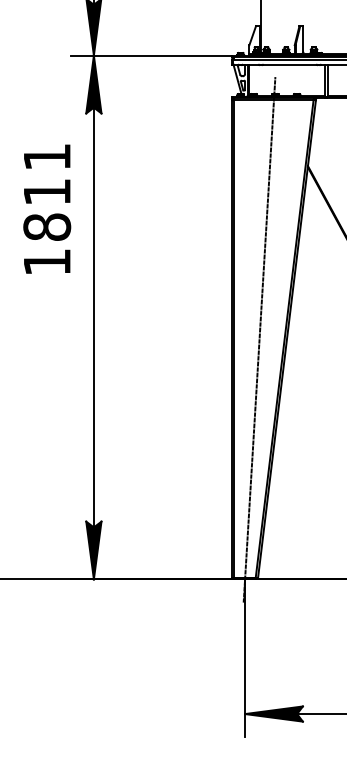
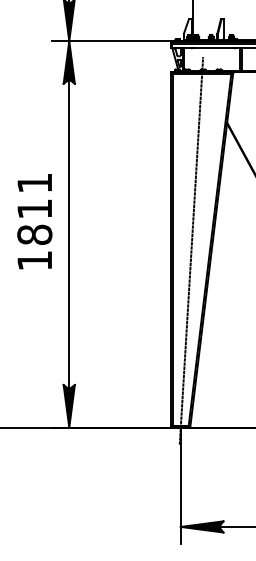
text: (47, 208) -> (35, 221), moved

